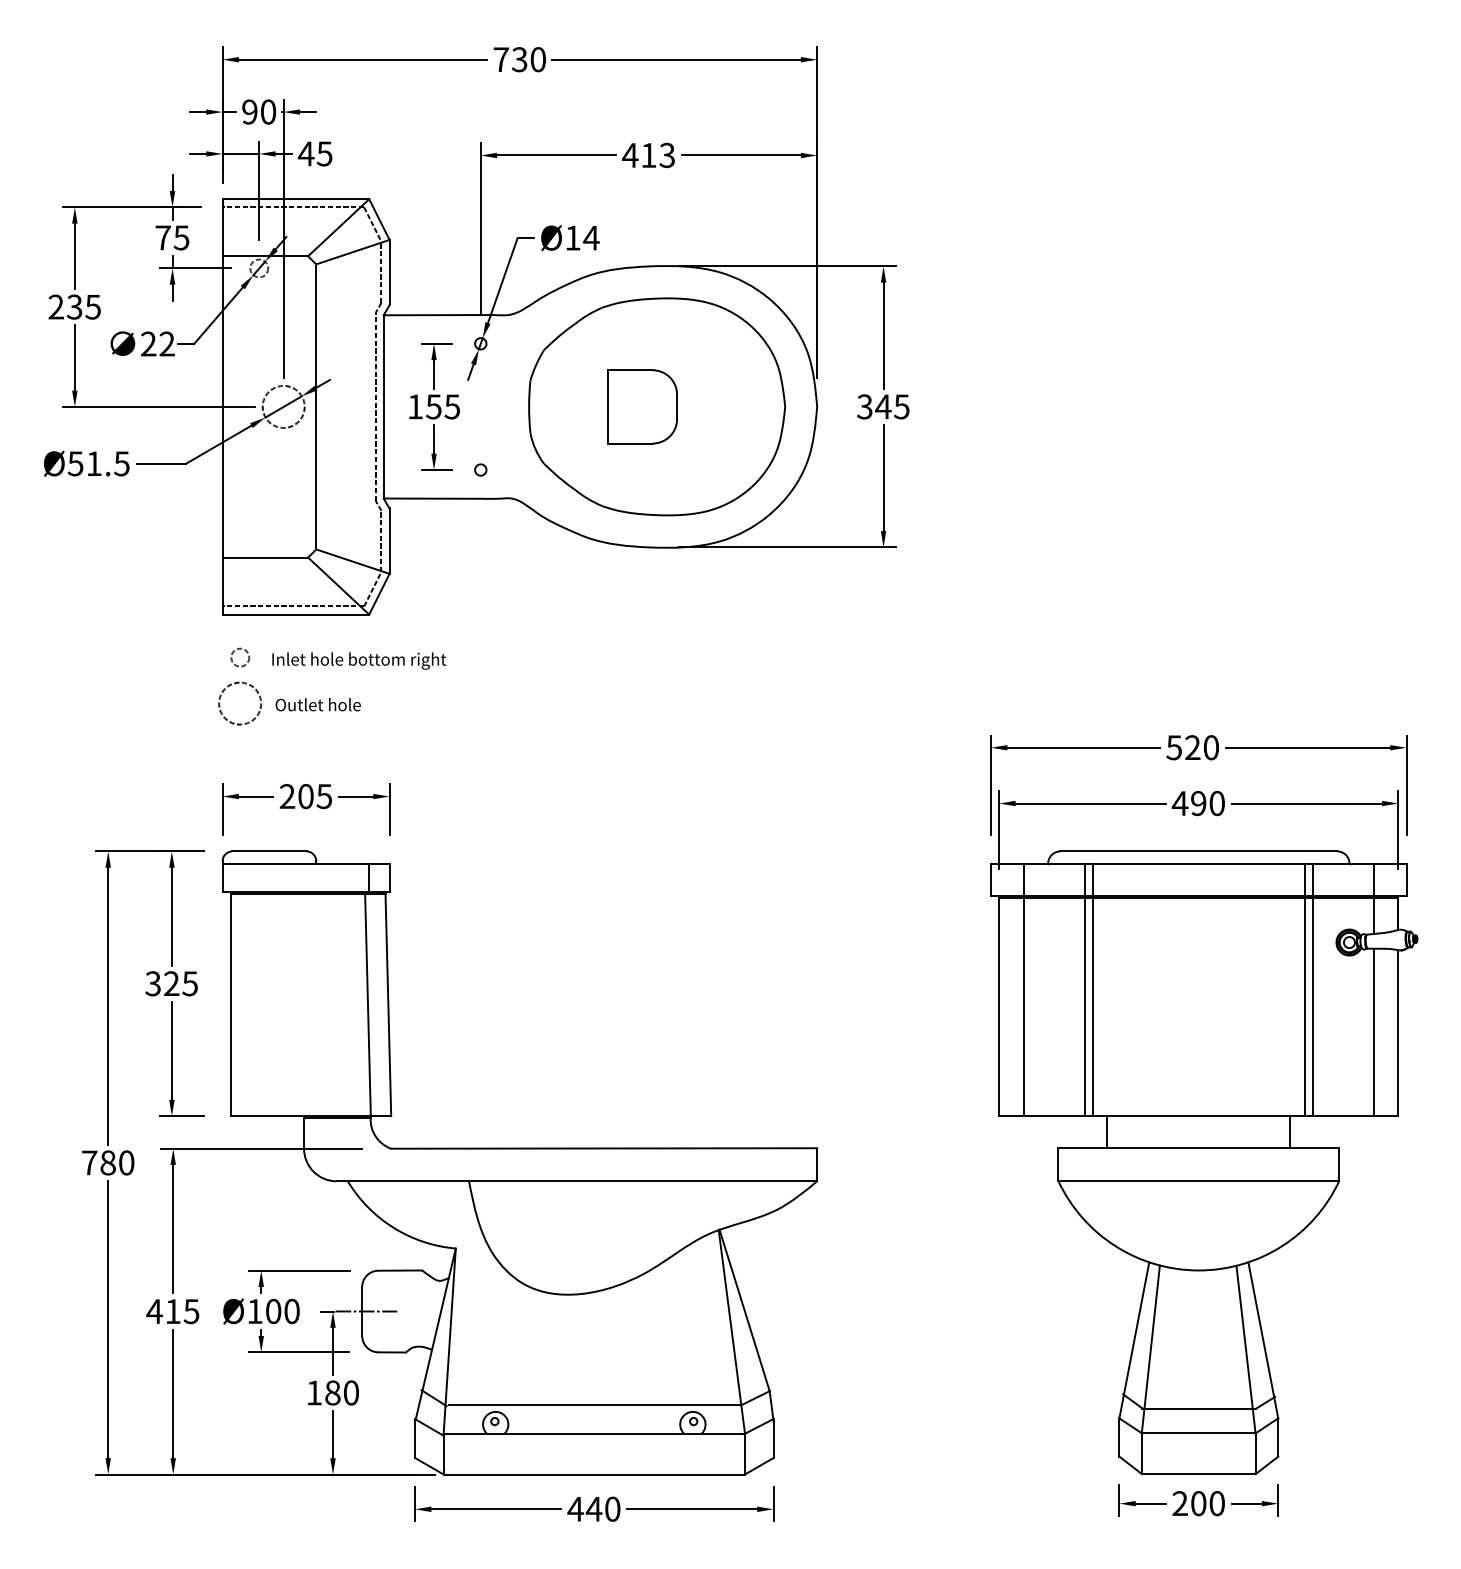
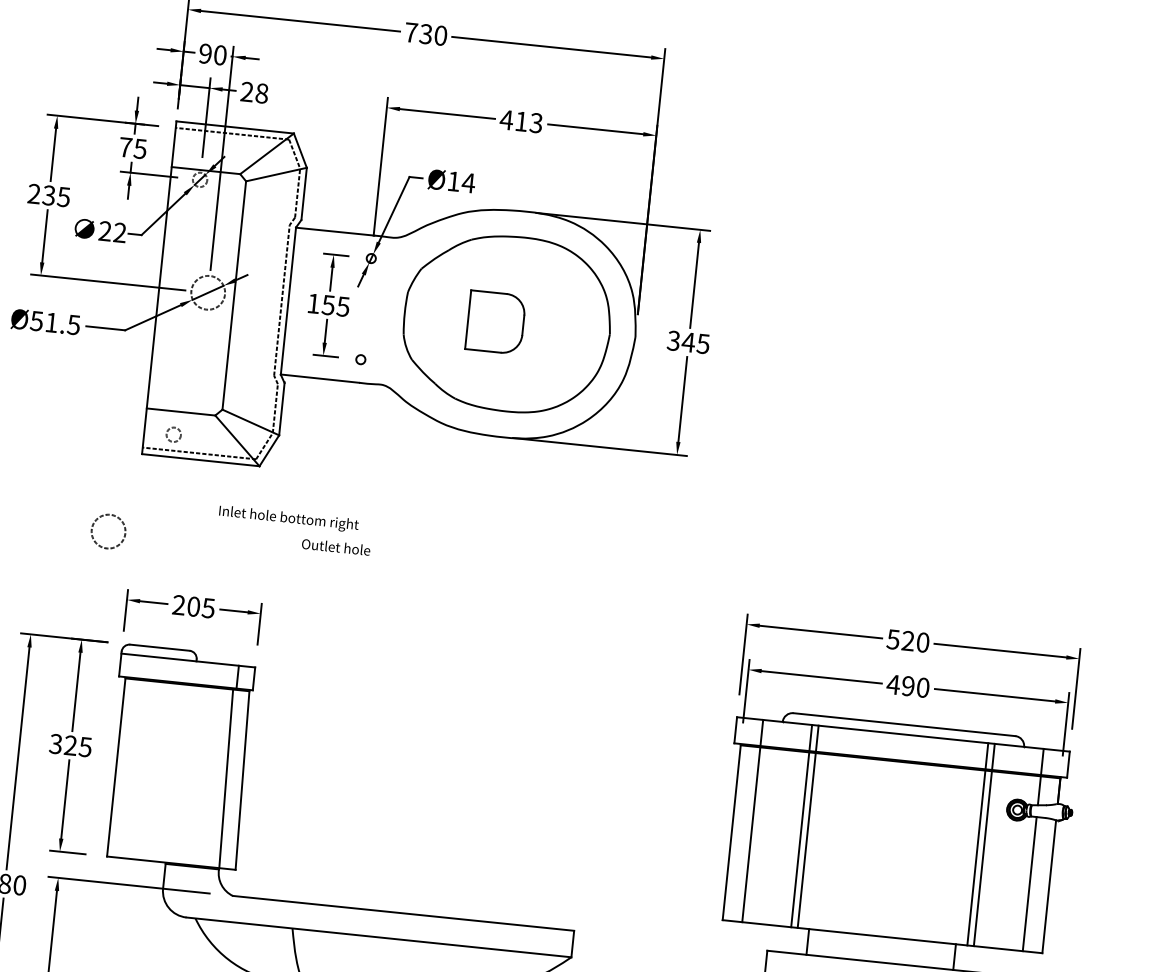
text: (314, 153) -> (253, 92), 45 -> 28
circle: (240, 657) -> (173, 434), moved
text: (359, 660) -> (289, 518), moved
circle: (239, 703) -> (108, 531), moved
text: (317, 704) -> (335, 546), moved

